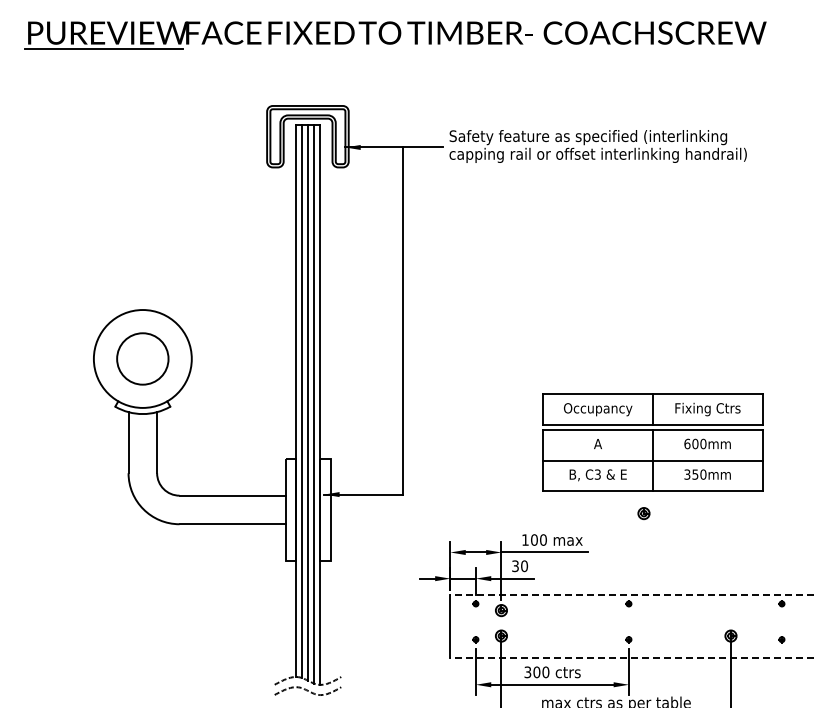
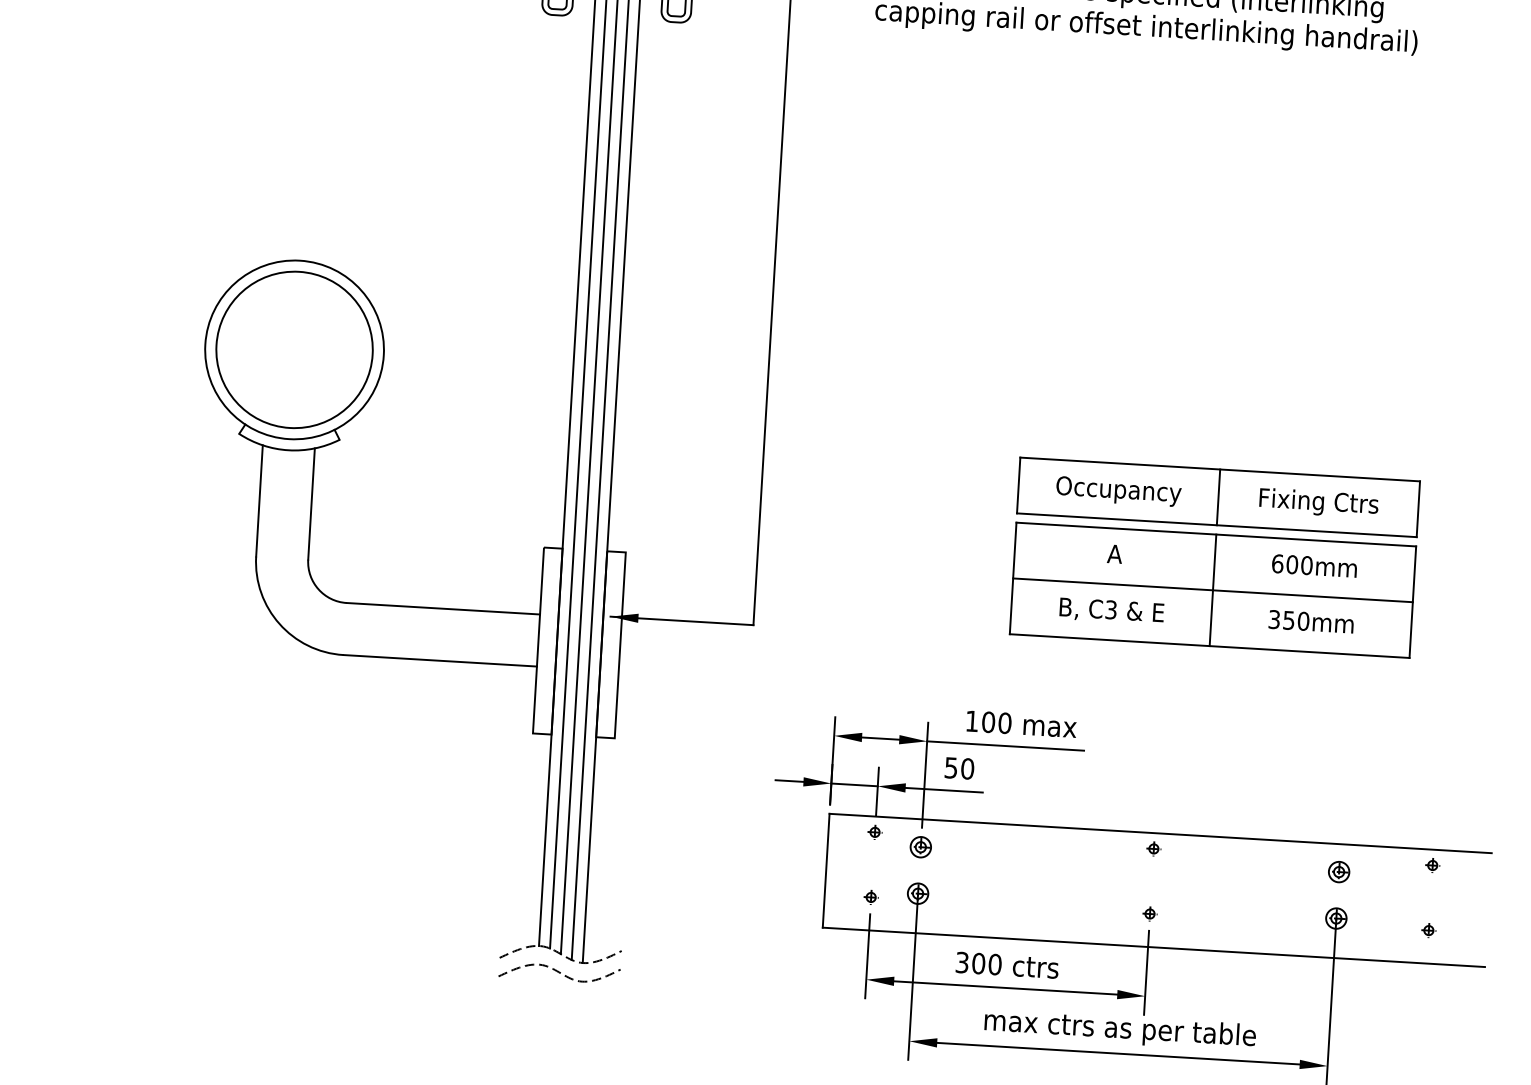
circle: (142, 358) -> (294, 349), size x1.67
part: (643, 513) -> (1338, 871), moved
text: (515, 565) -> (951, 766), 30 -> 50
line: (632, 595) -> (1161, 833), dashed -> solid
line: (632, 657) -> (1154, 946), dashed -> solid

